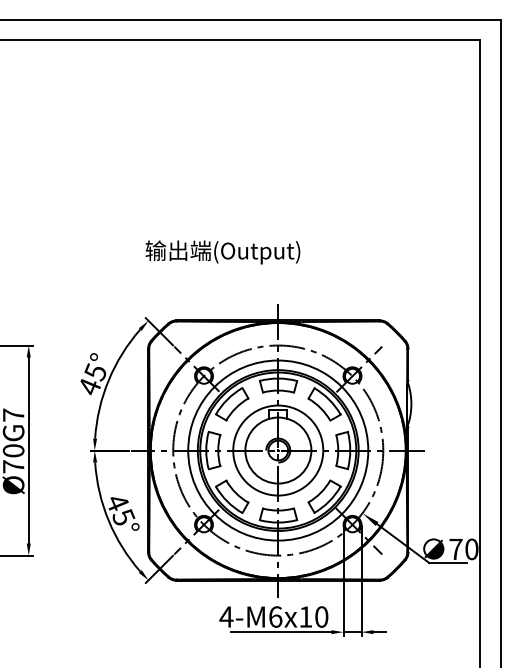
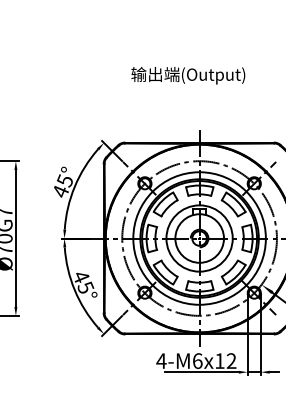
text: (222, 252) -> (187, 75), moved
text: (321, 616) -> (231, 360), 4-M6x10 -> 4-M6x12

